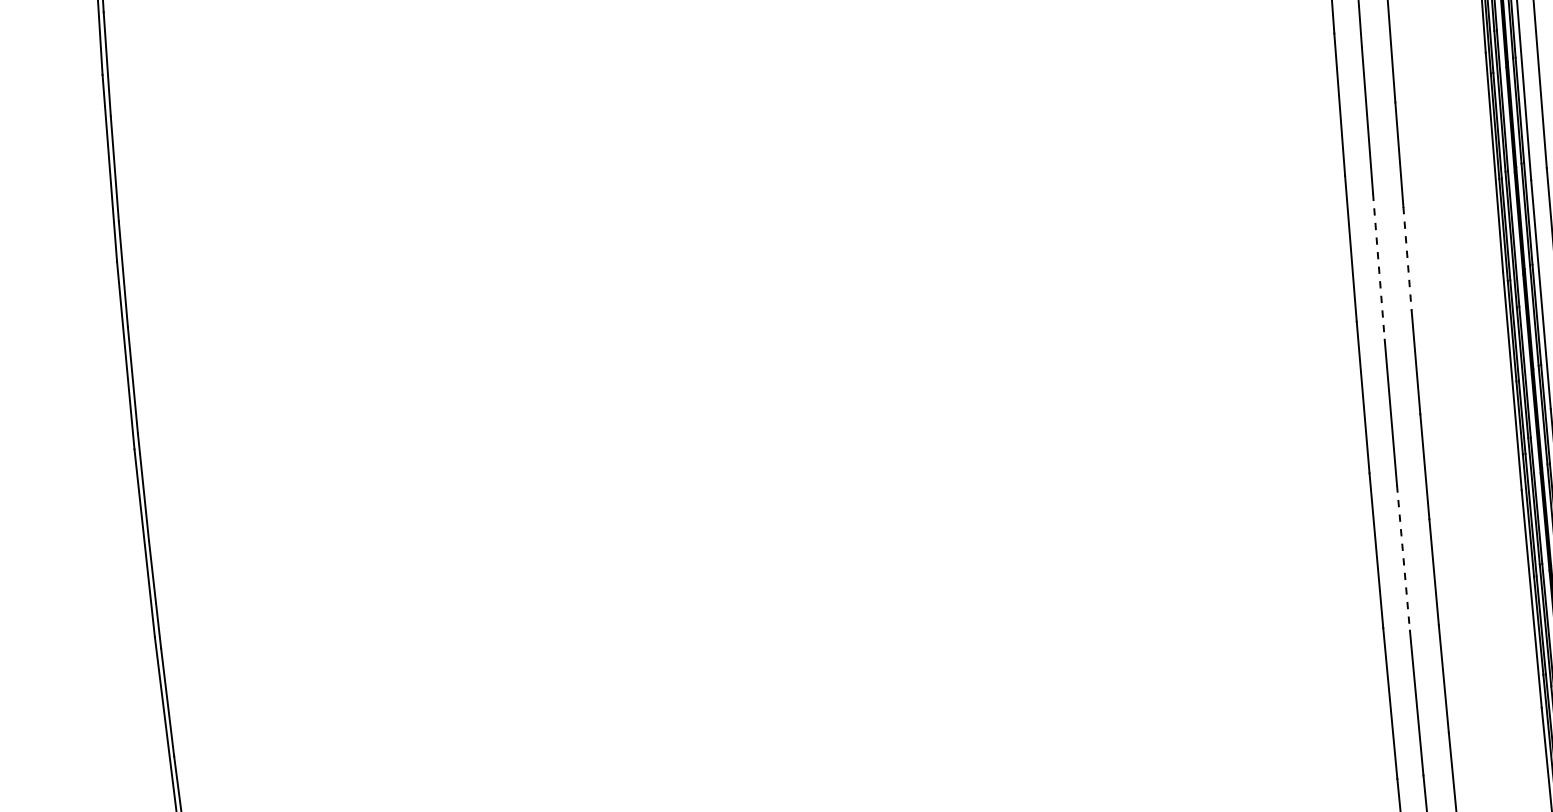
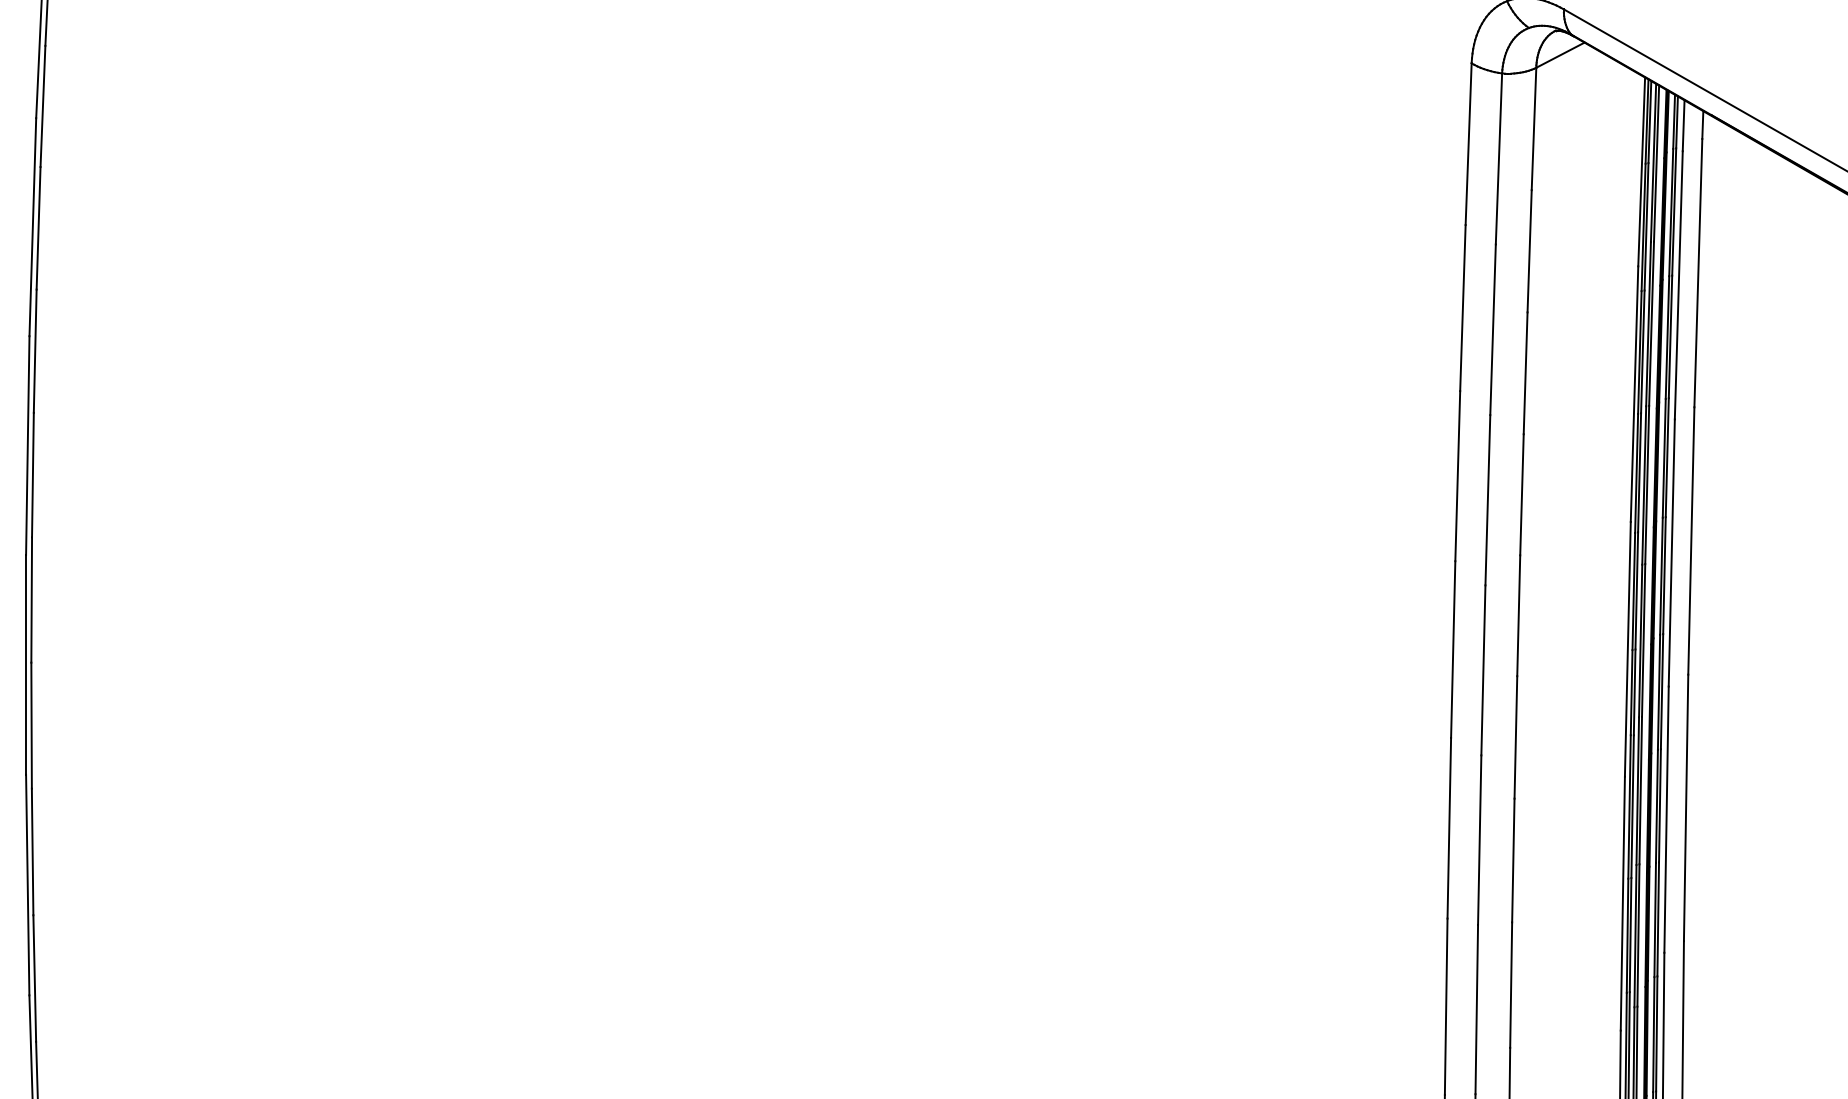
line: (1407, 258) -> (1521, 494), dashed -> solid
line: (1378, 266) -> (1487, 500), dashed -> solid
line: (1403, 558) -> (1479, 840), dashed -> solid

